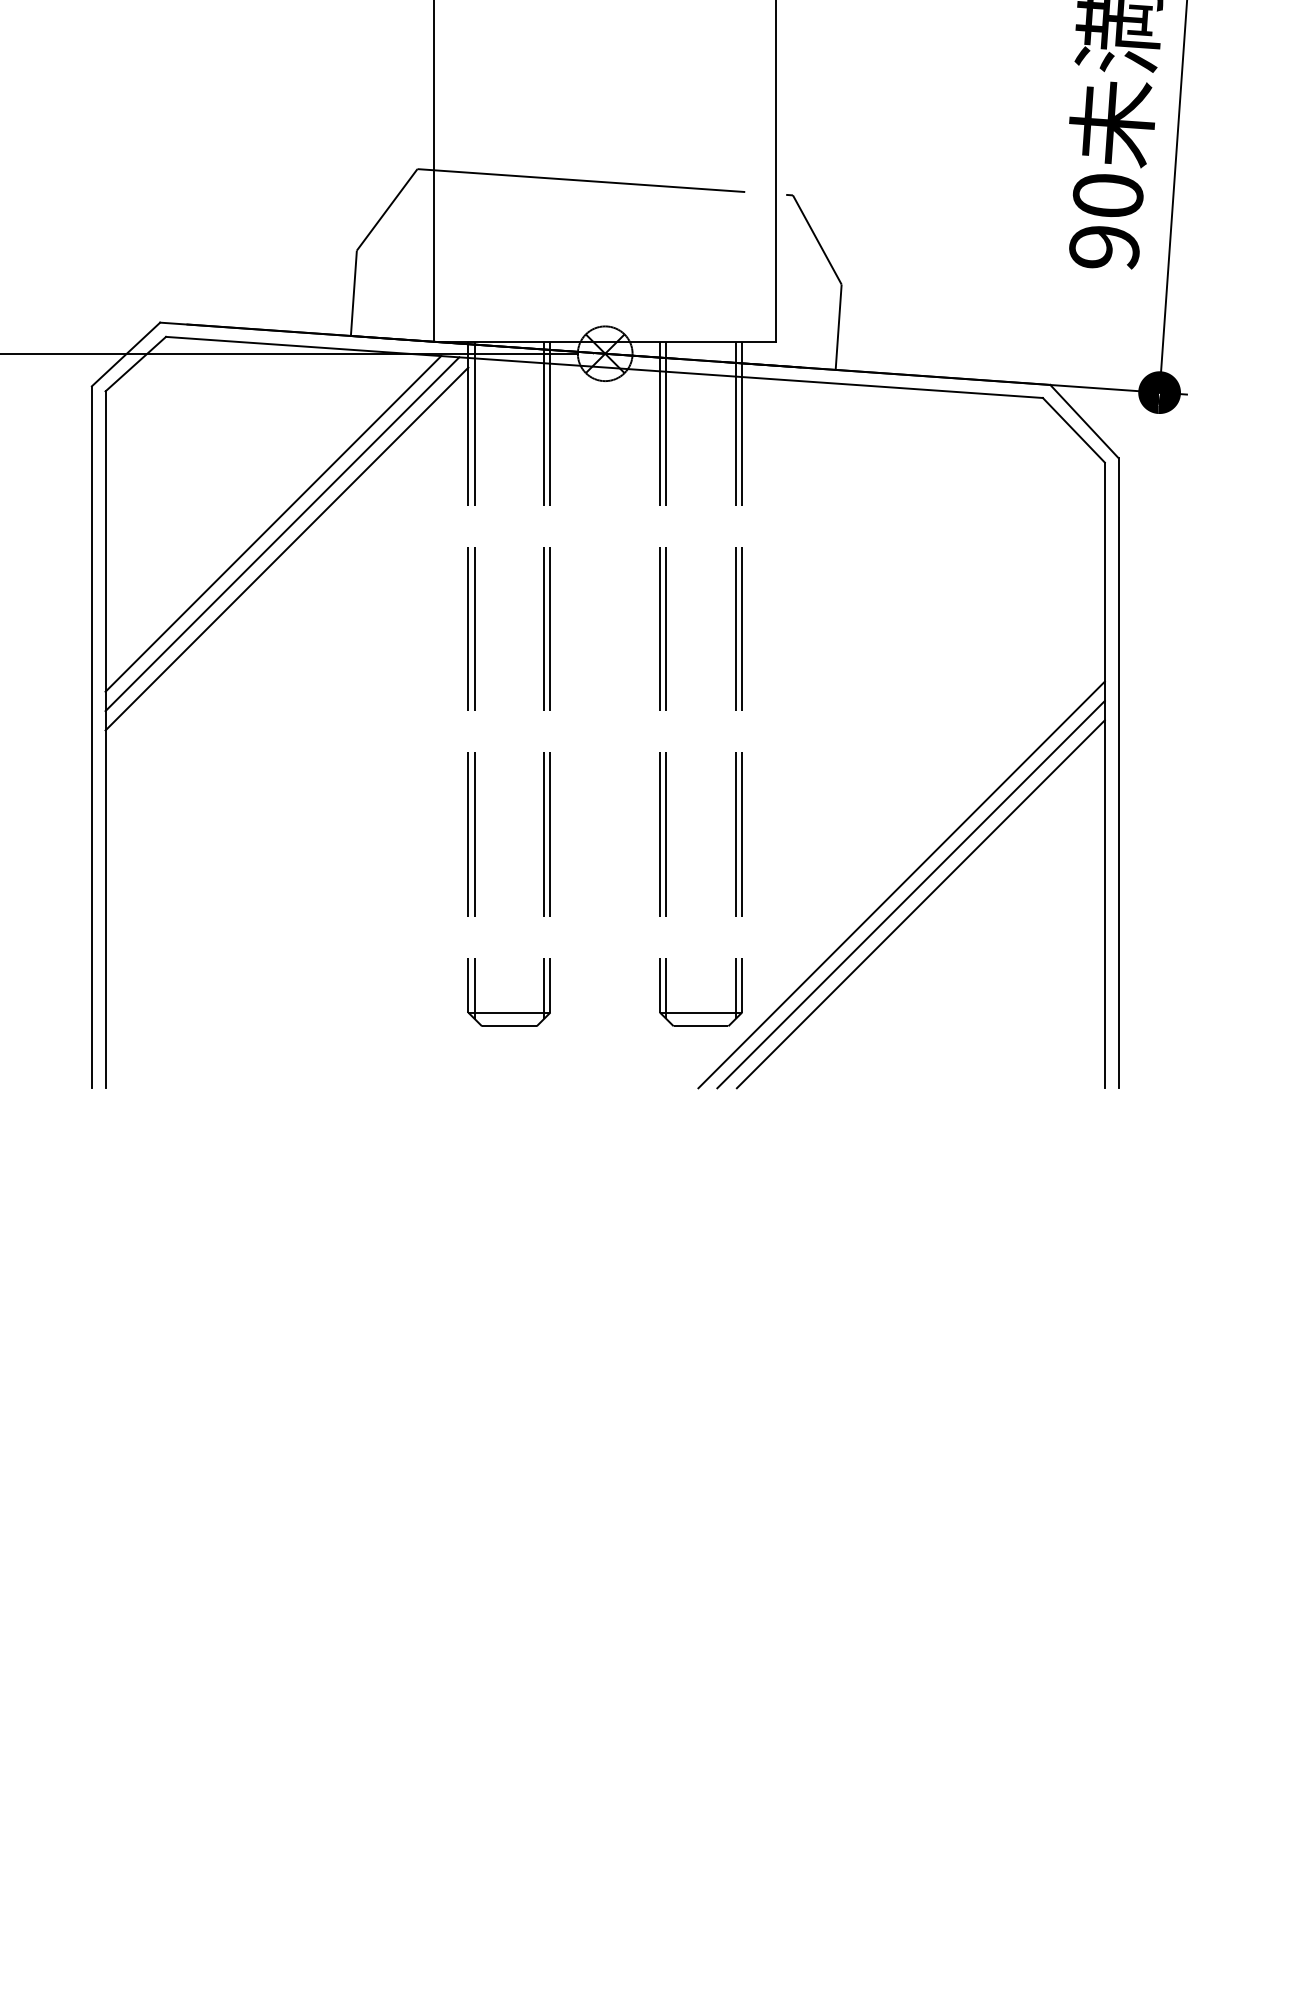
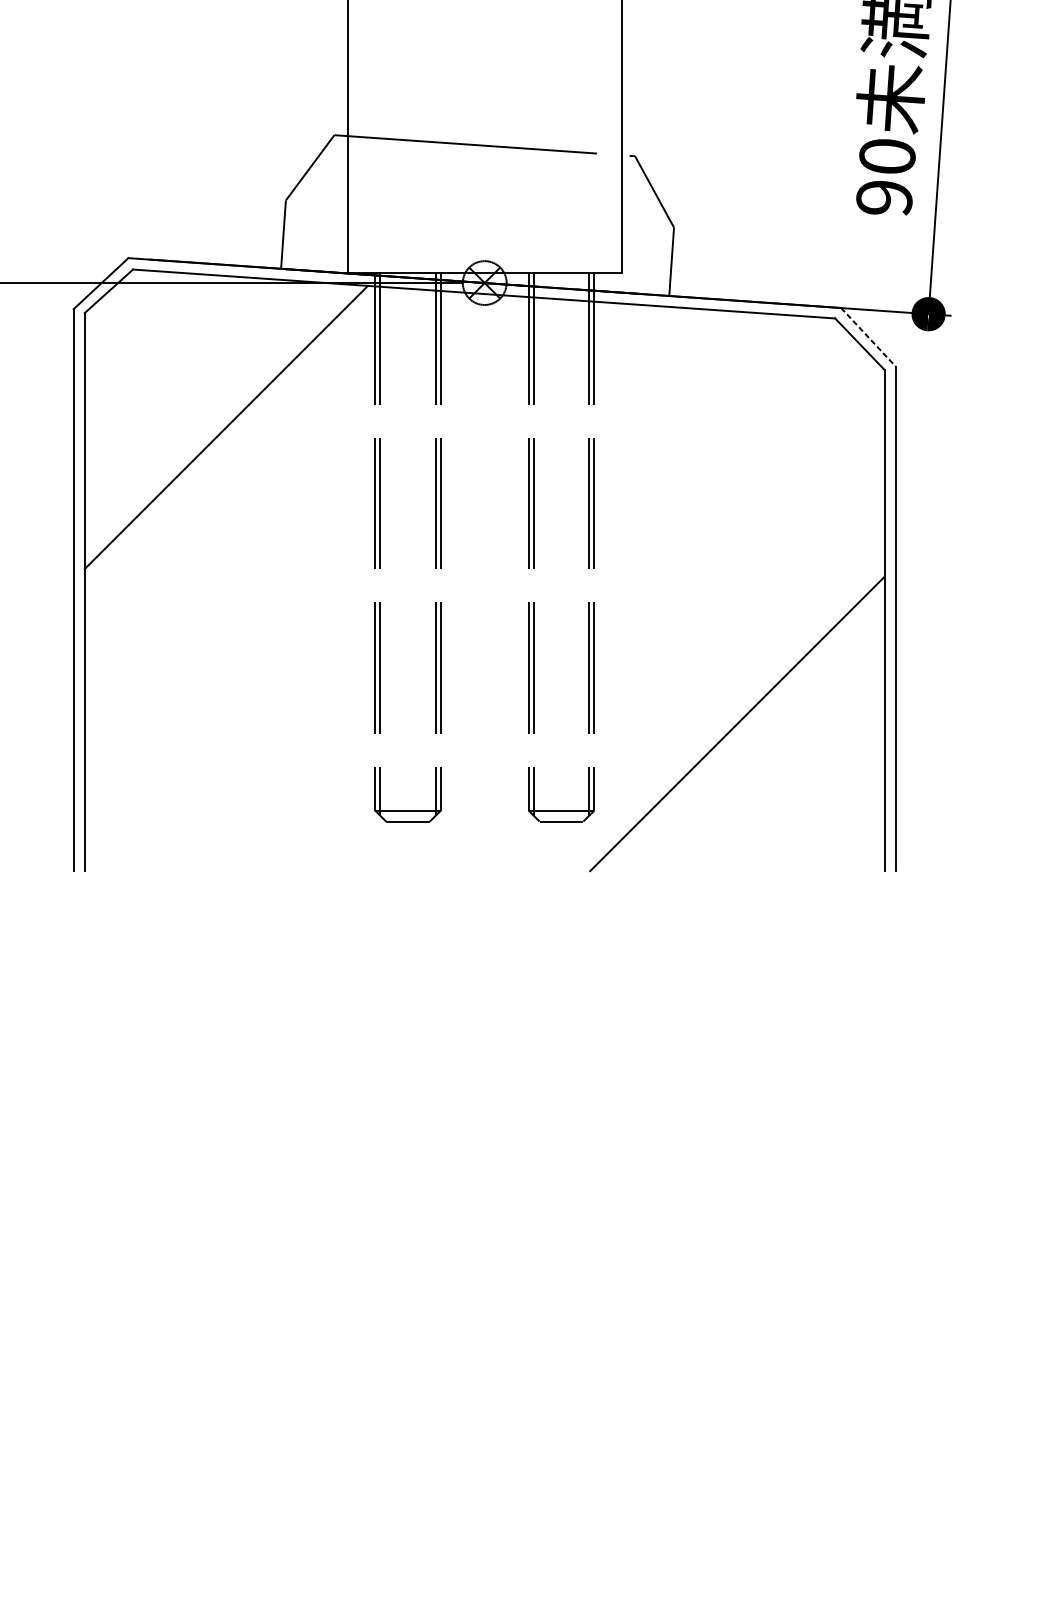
line: (1084, 421) -> (868, 337), solid -> dashed
line: (273, 523) -> (219, 418), removed
line: (286, 548) -> (229, 438), removed
line: (901, 884) -> (721, 708), removed
line: (910, 894) -> (729, 716), removed

